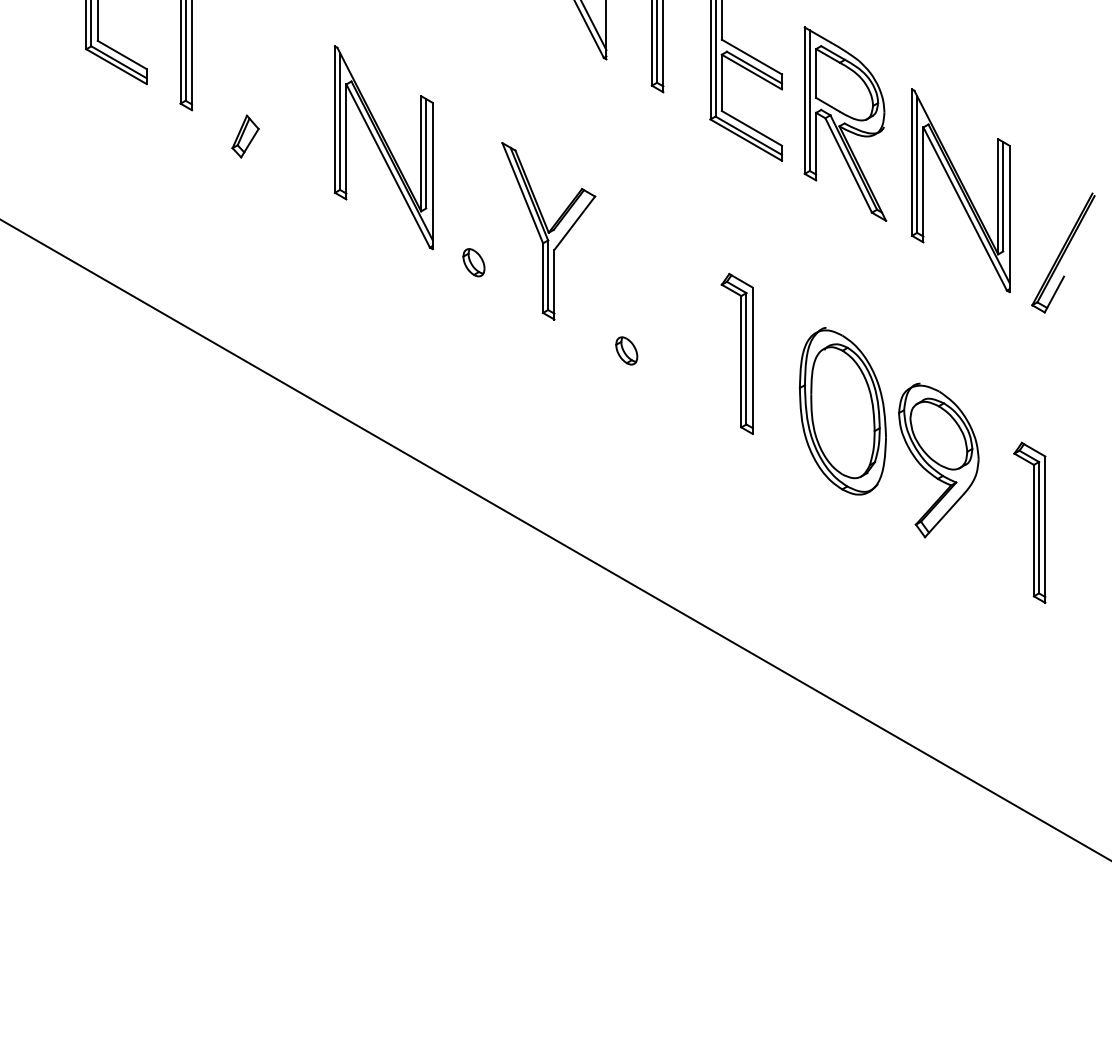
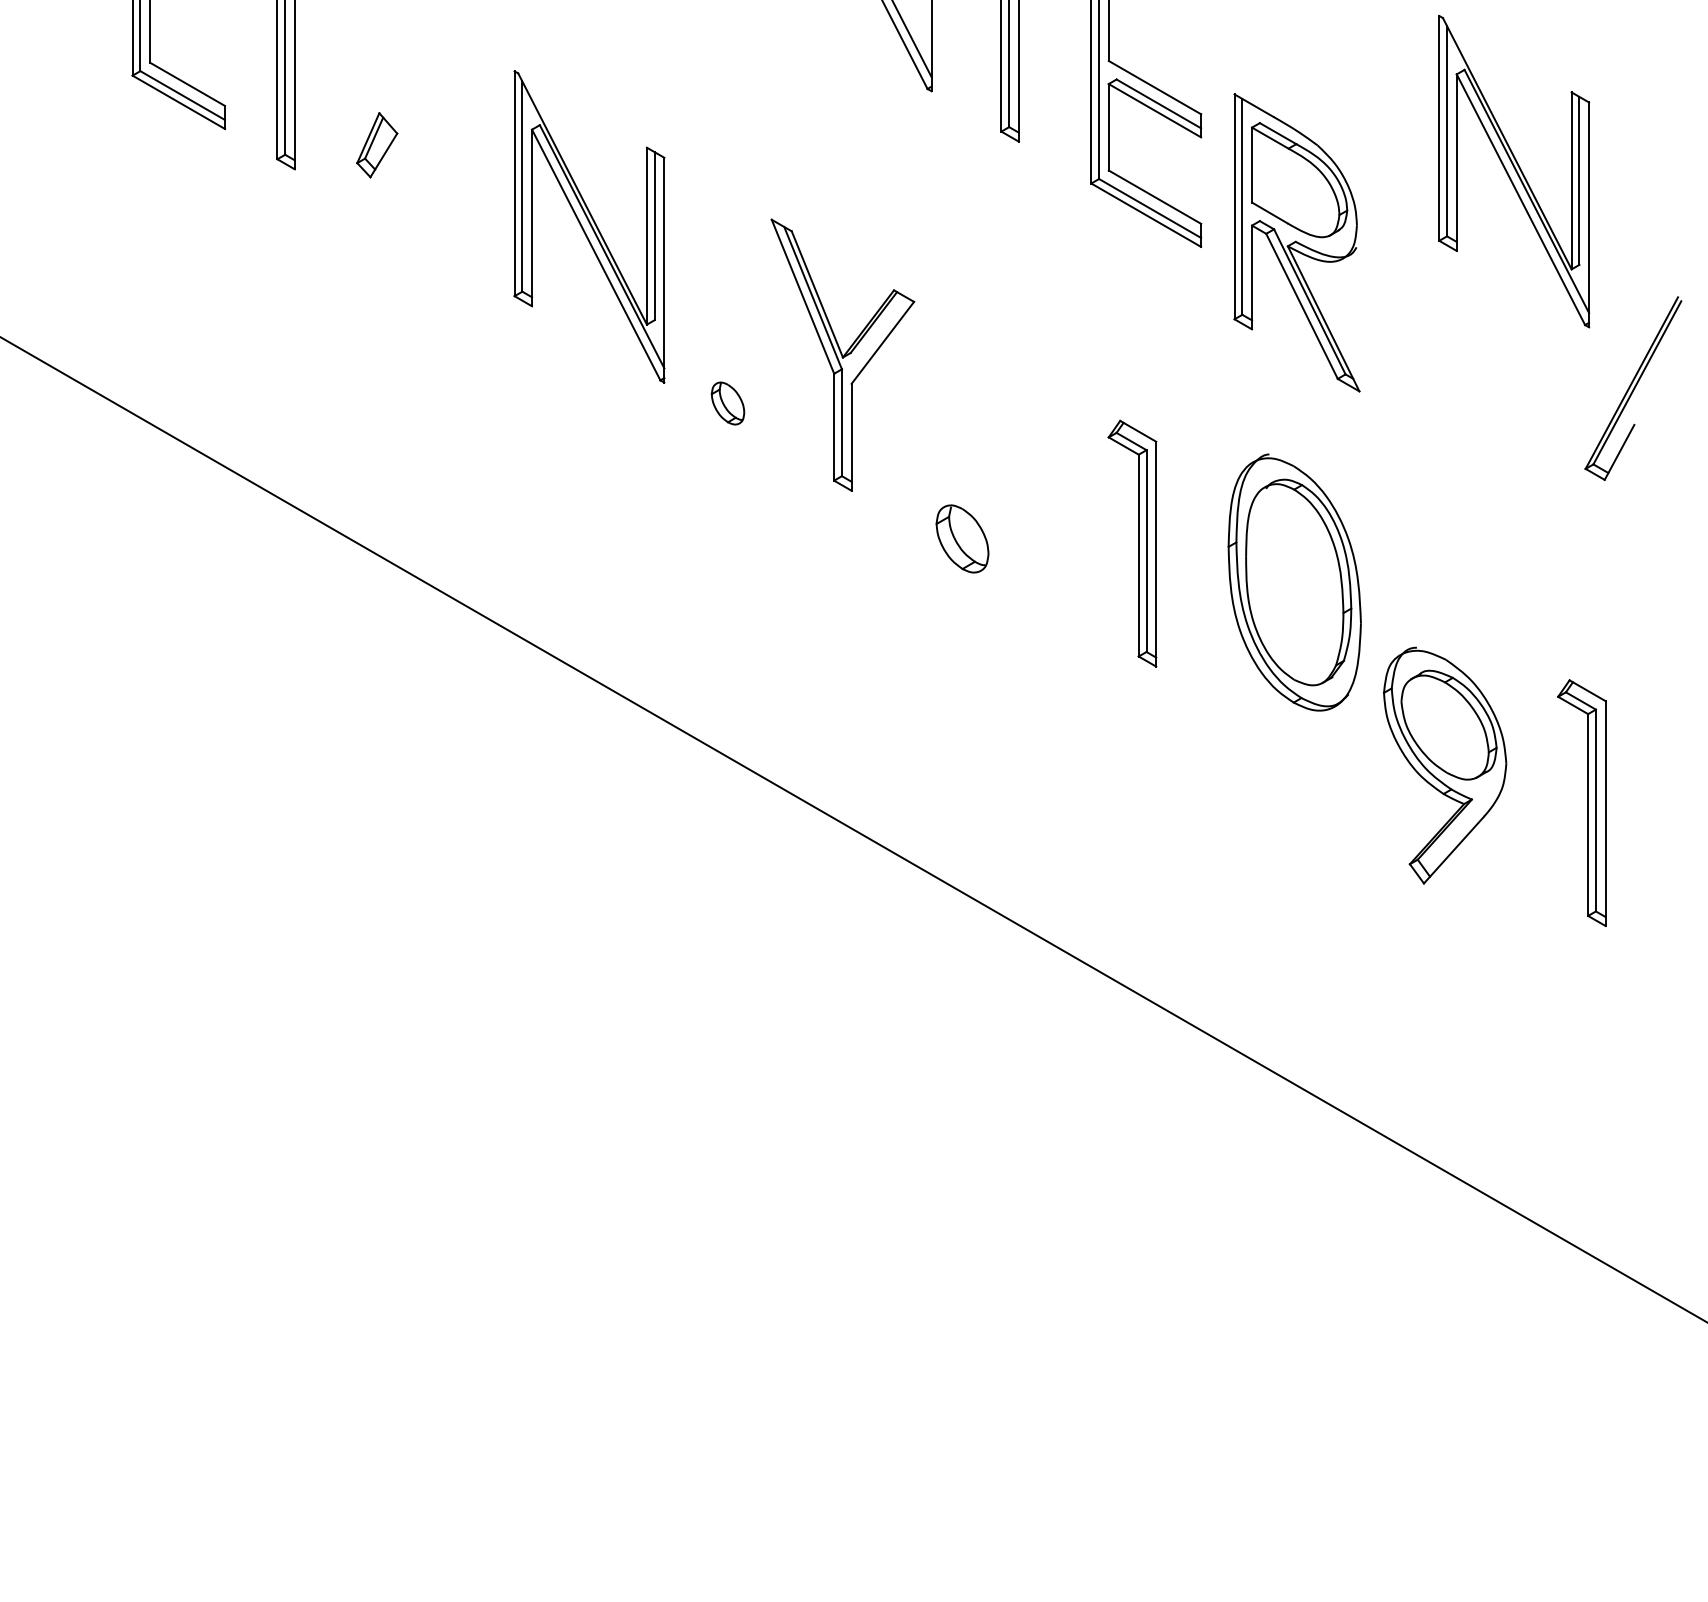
part: (845, 123) -> (1297, 241), moved
part: (245, 136) -> (377, 145), moved
part: (960, 190) -> (1513, 171), moved
part: (626, 350) -> (962, 538), size x1.6
part: (842, 411) -> (1294, 582), moved
part: (938, 460) -> (1444, 765), moved

